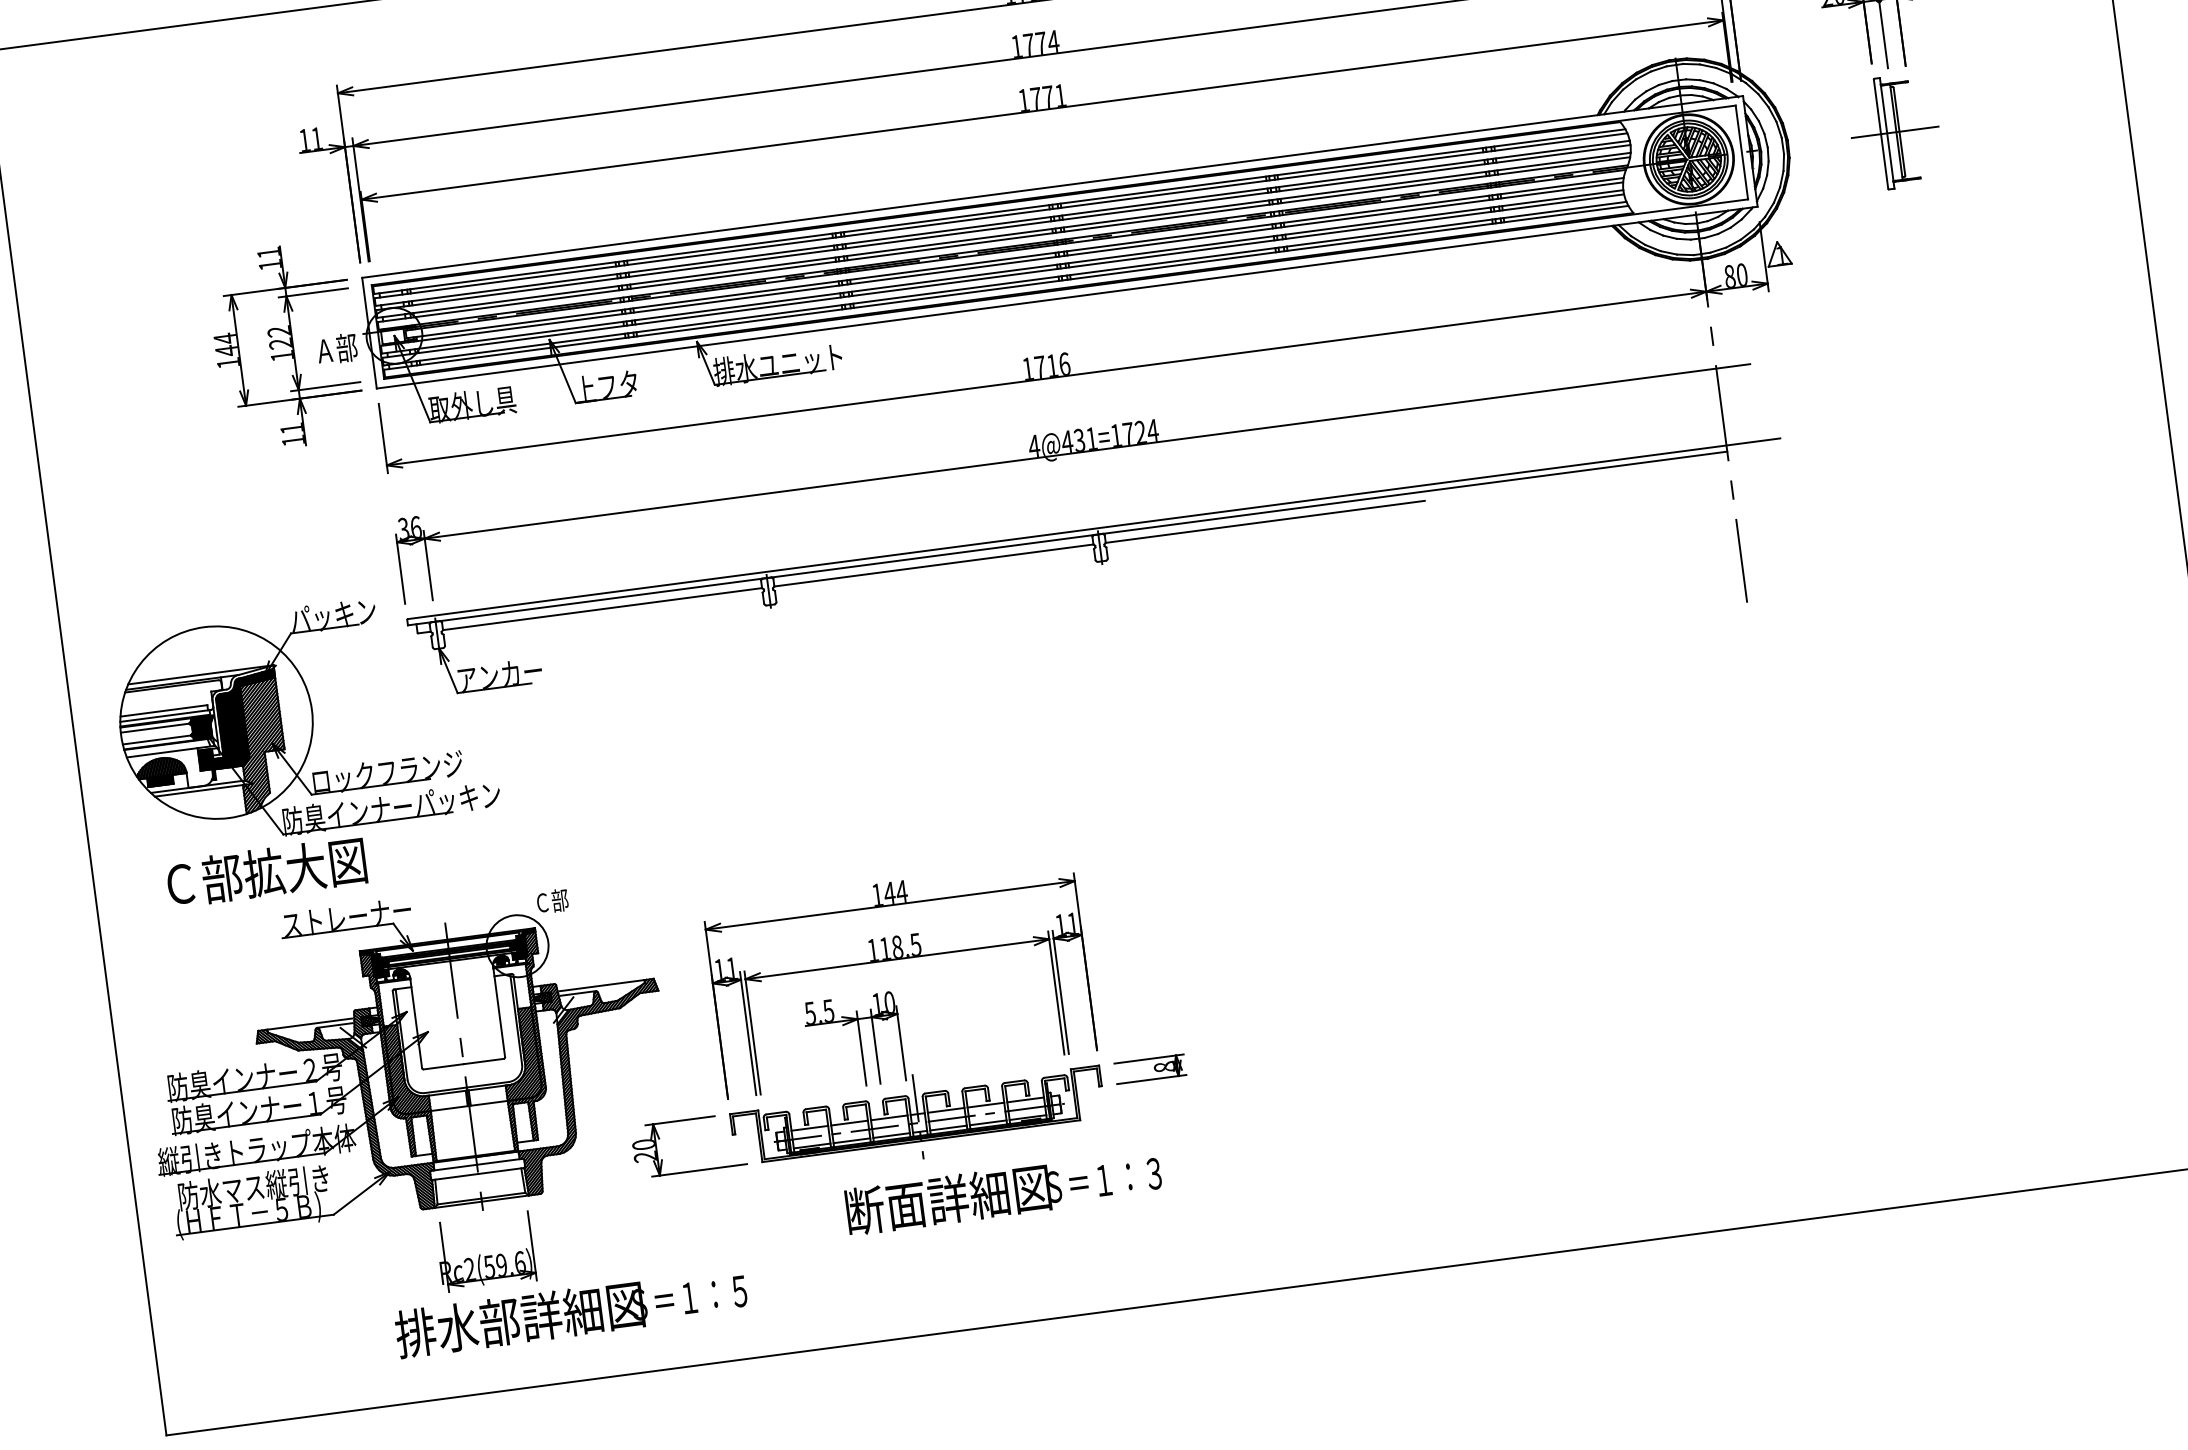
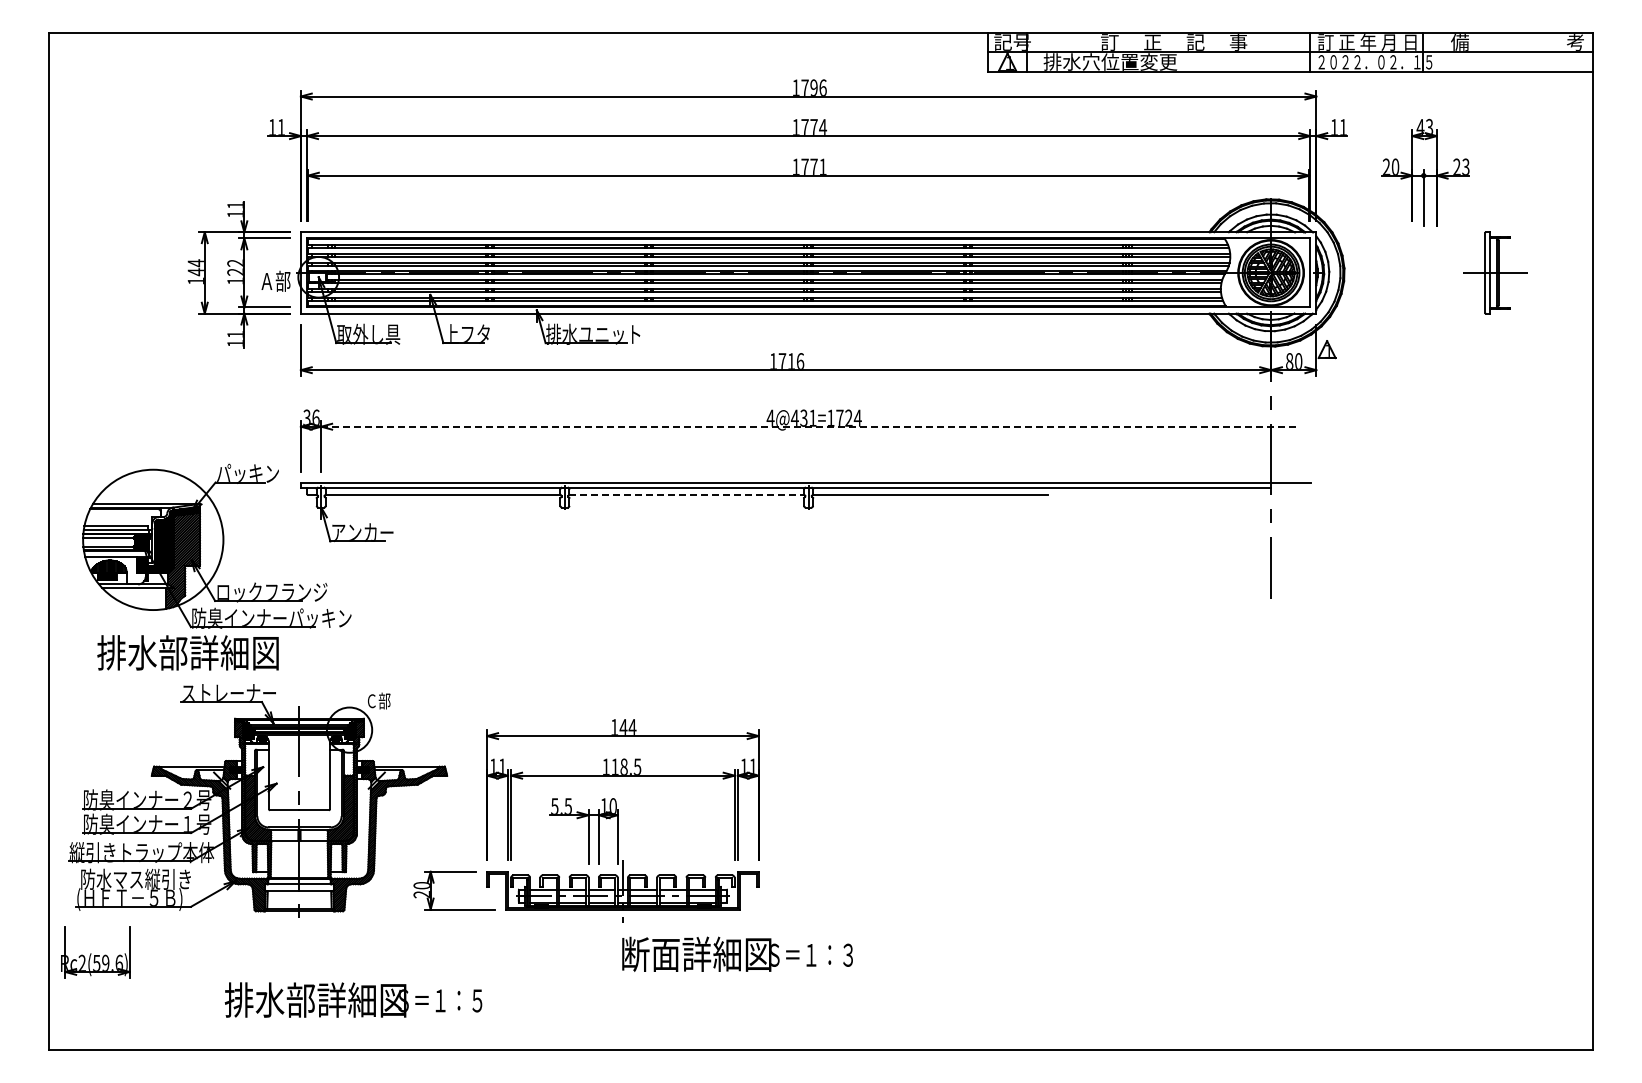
part: (1894, 131) -> (1495, 272), moved
line: (1088, 450) -> (809, 426), solid -> dashed
line: (934, 565) -> (687, 494), solid -> dashed
text: (283, 869) -> (187, 652), Ｃ部拡大図 -> 排水部詳細図
part: (1150, 1068) -> (795, 878), removed
text: (1003, 1191) -> (737, 953), moved
part: (485, 1252) -> (95, 952), moved

